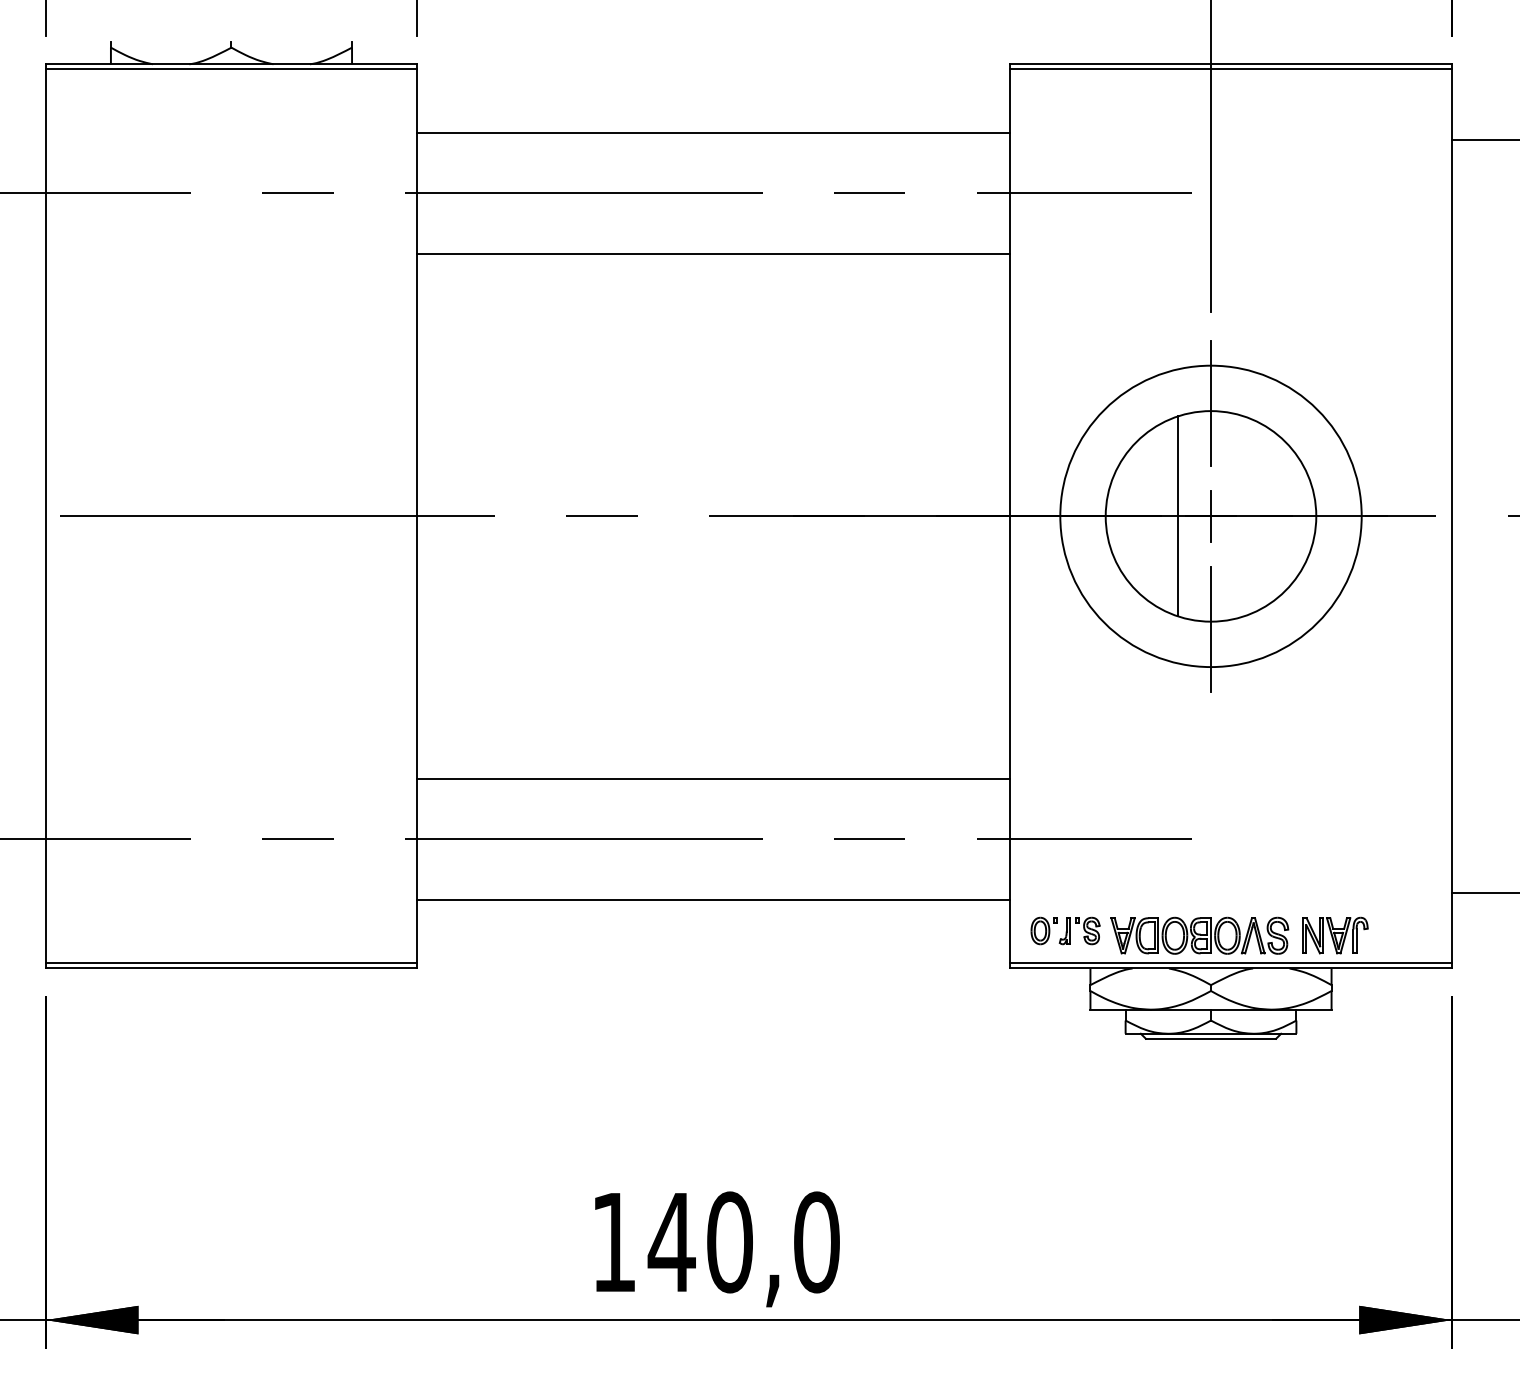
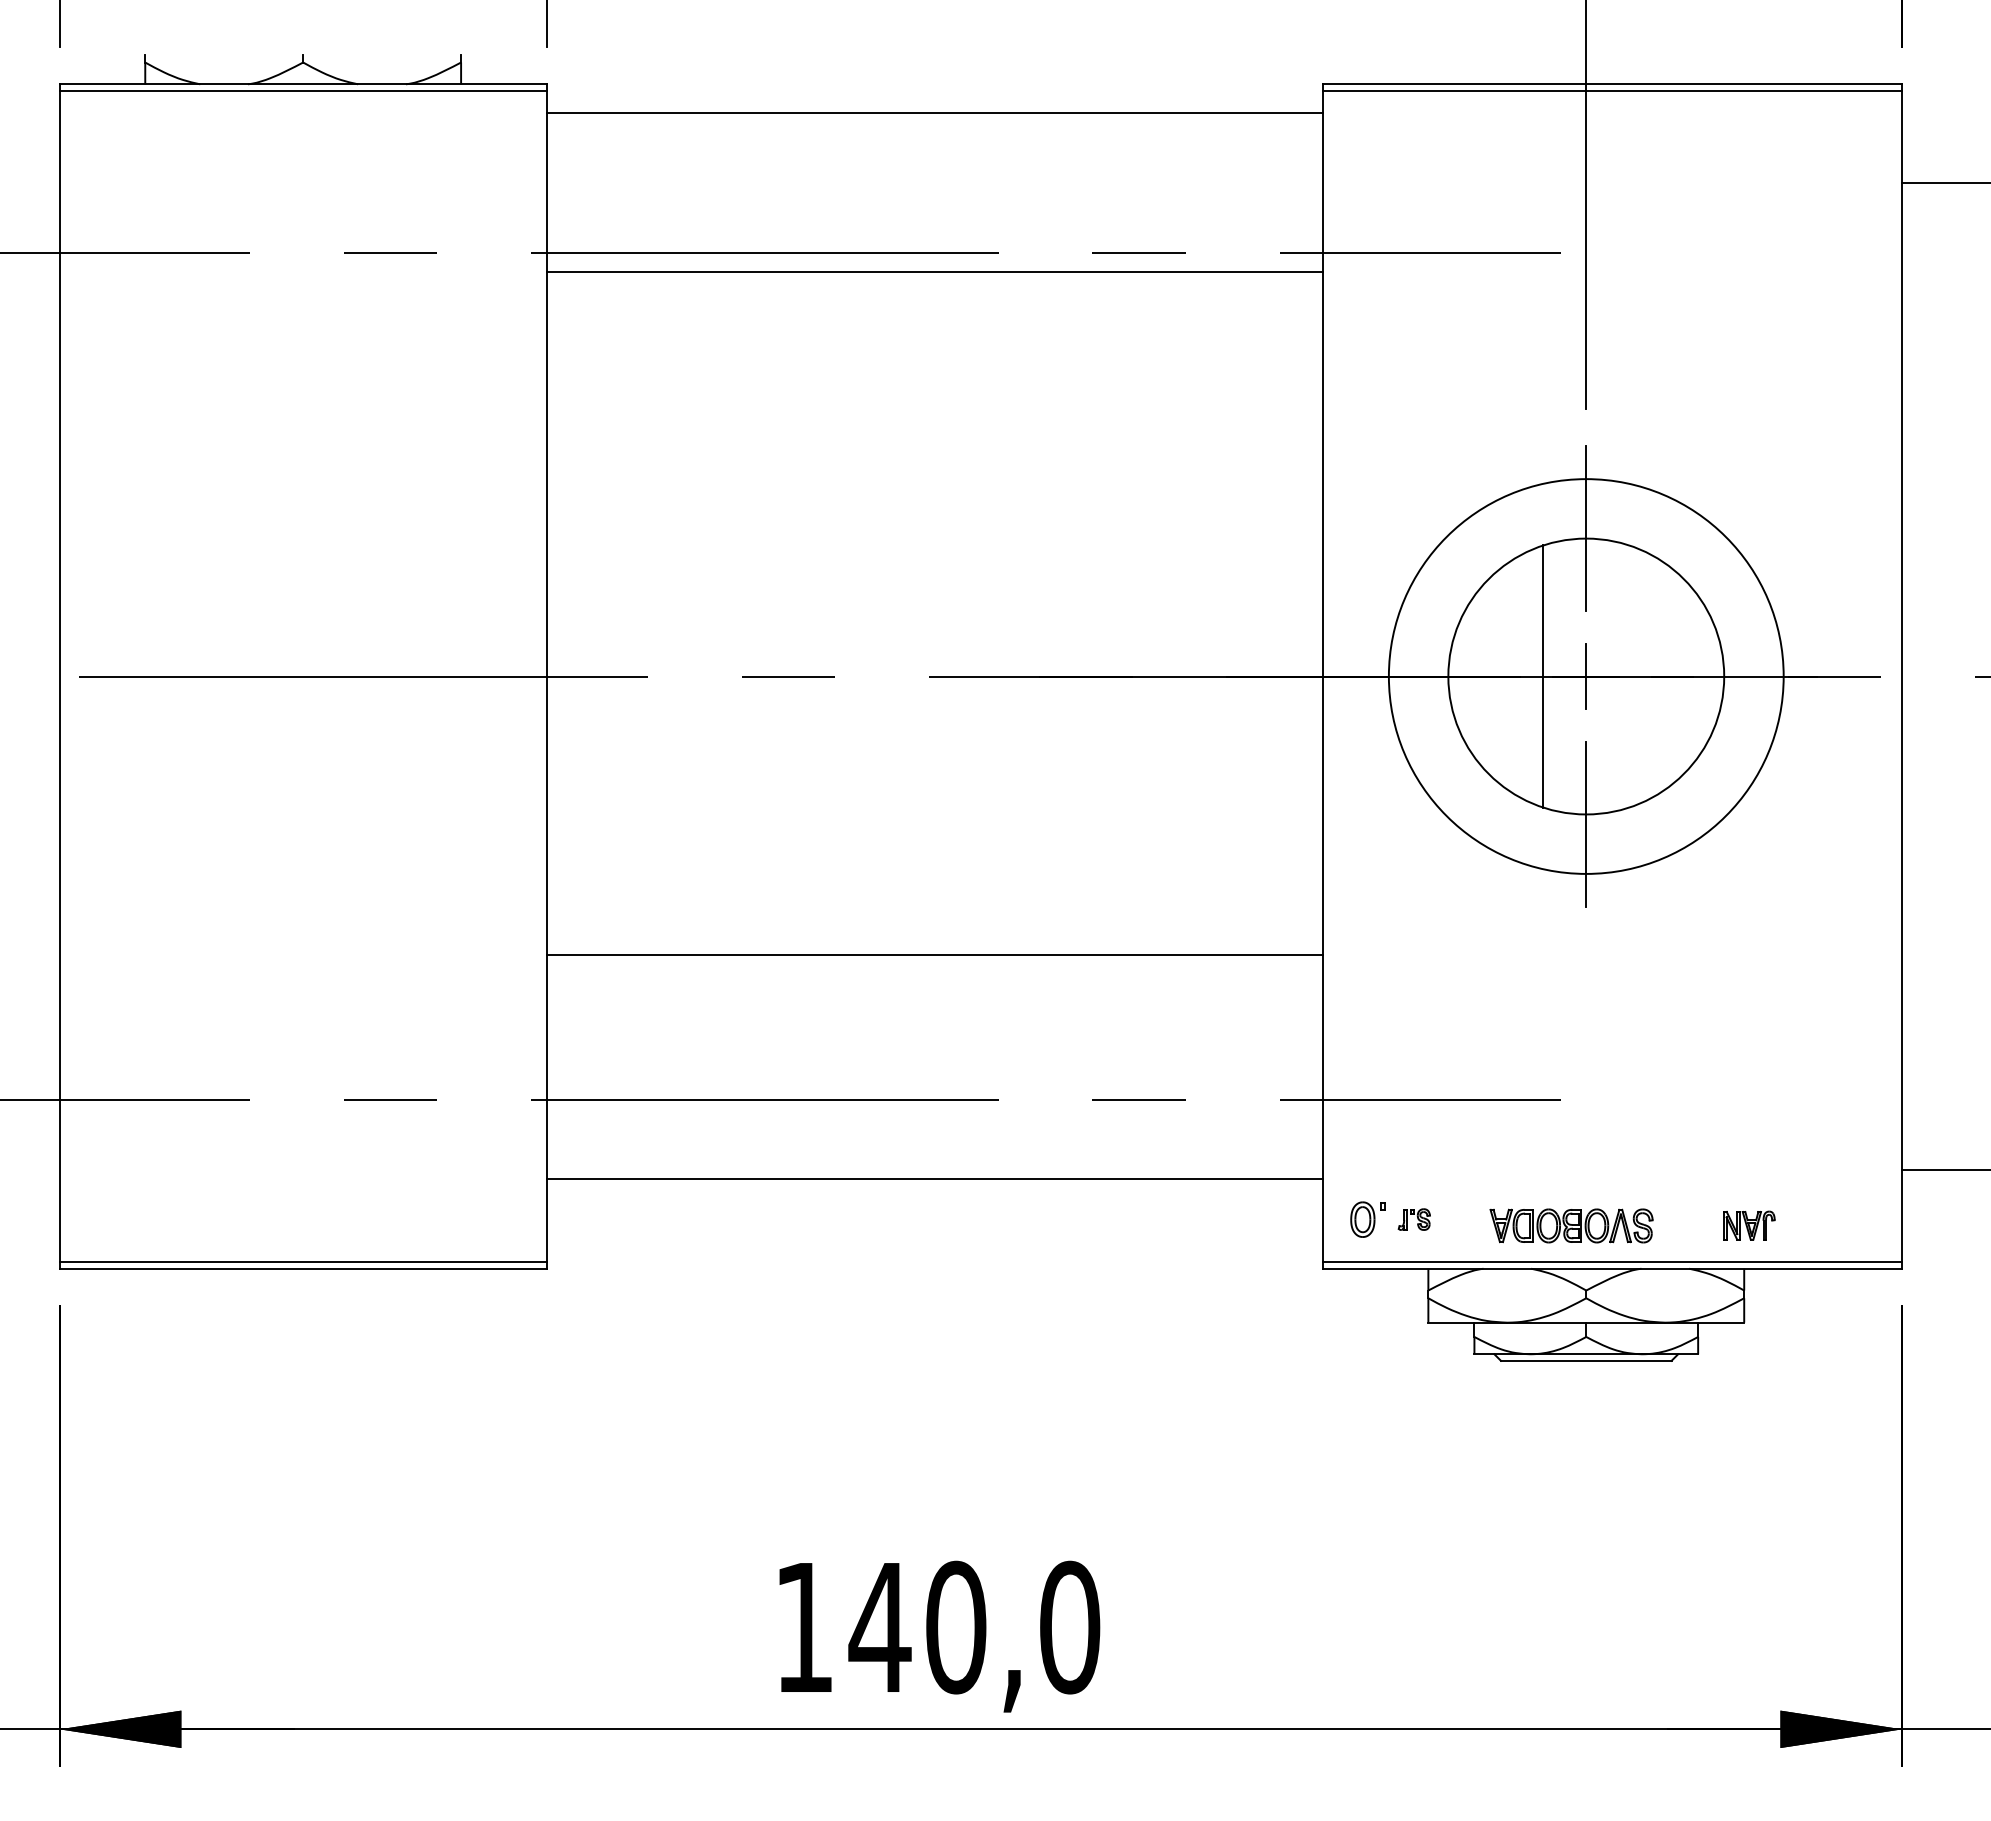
line: (713, 133) -> (934, 113), moved
line: (713, 253) -> (934, 272), moved
line: (713, 778) -> (934, 954), moved
part: (1079, 930) -> (1414, 1219), size x0.6
part: (1199, 935) -> (1571, 1225), size x0.7
part: (1335, 935) -> (1749, 1225), size x0.6

